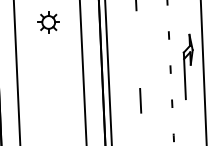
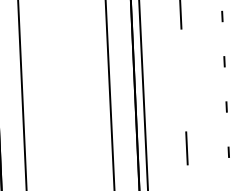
part: (48, 22) -> (64, 44), removed

